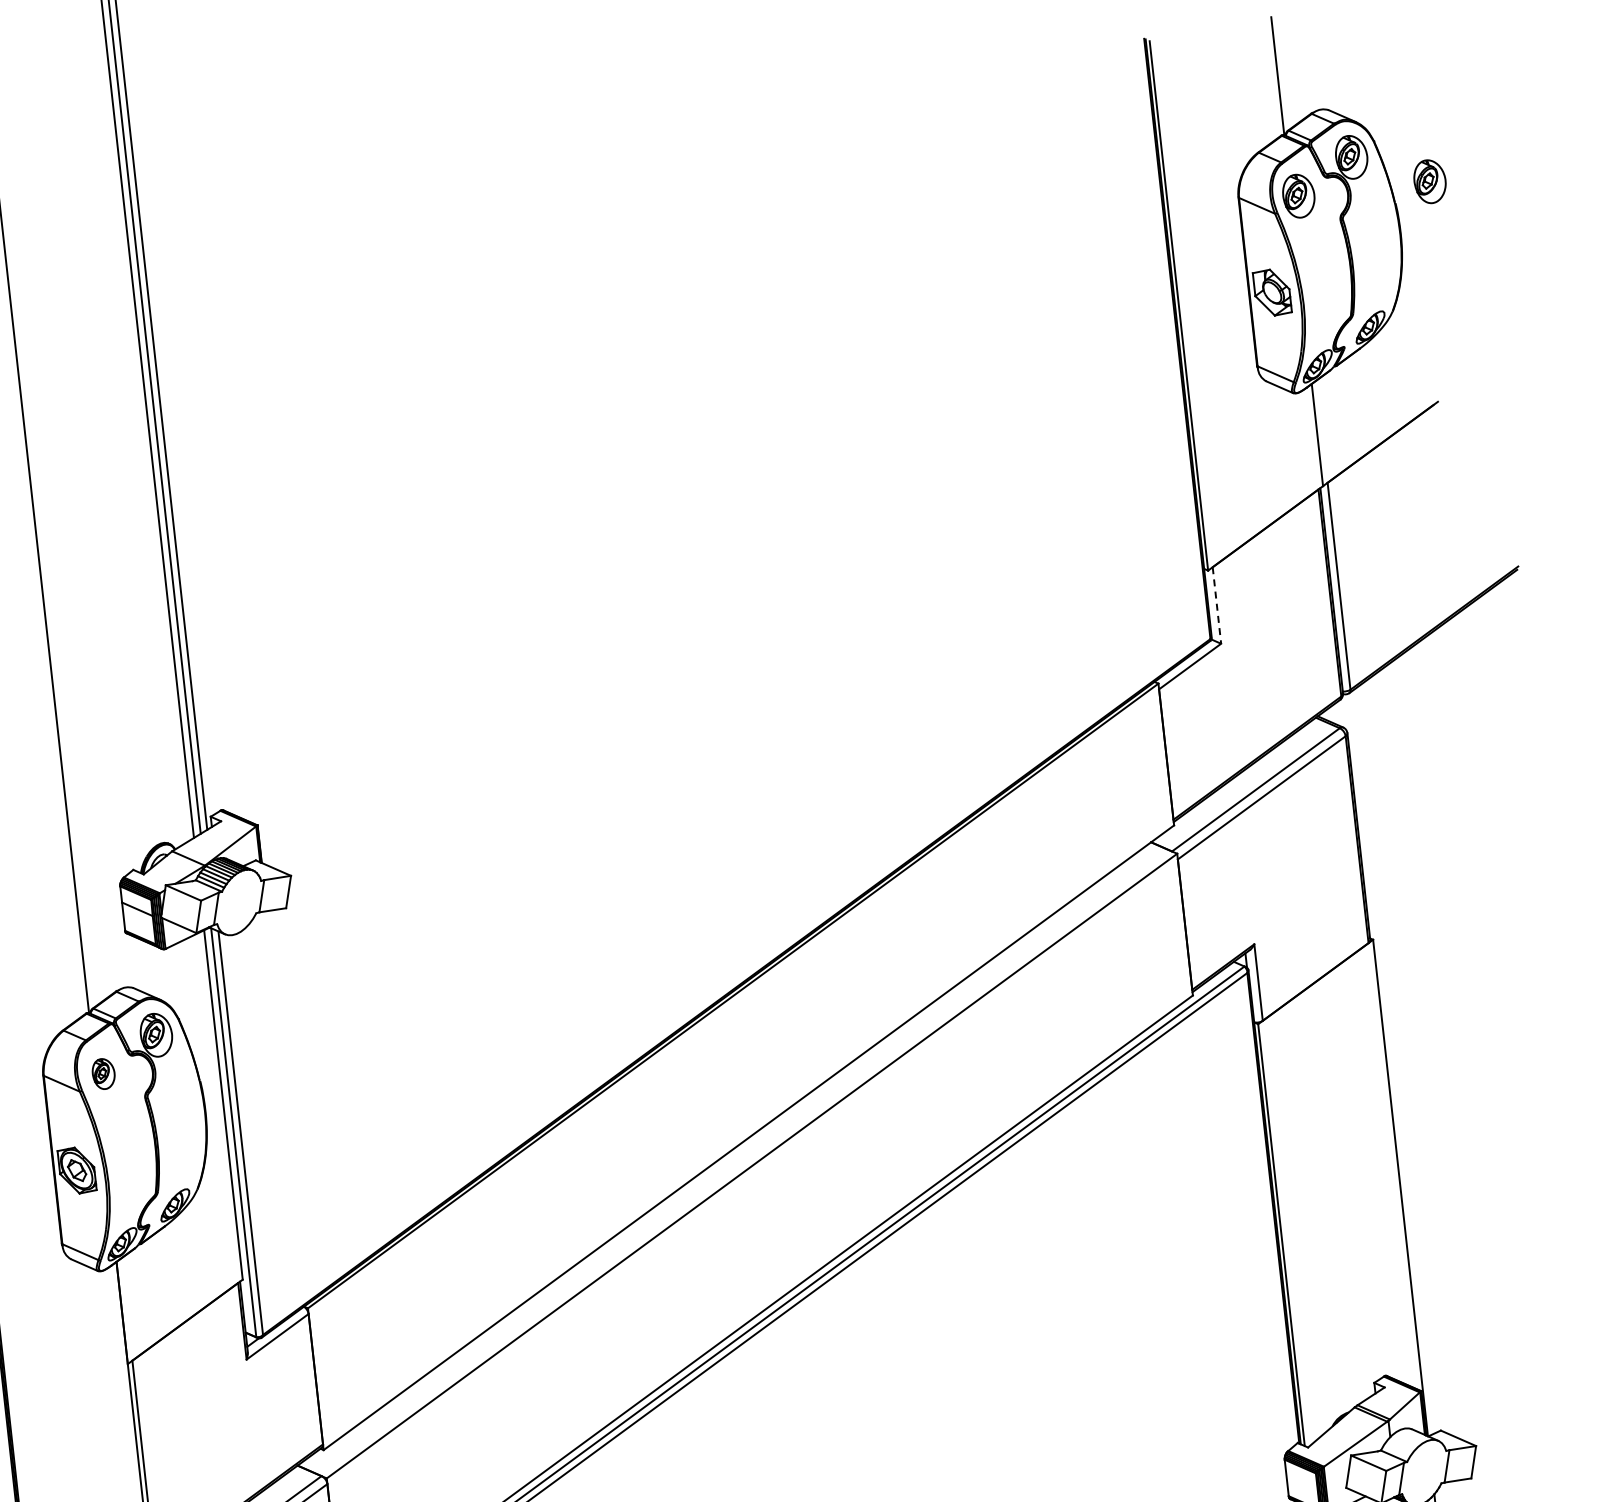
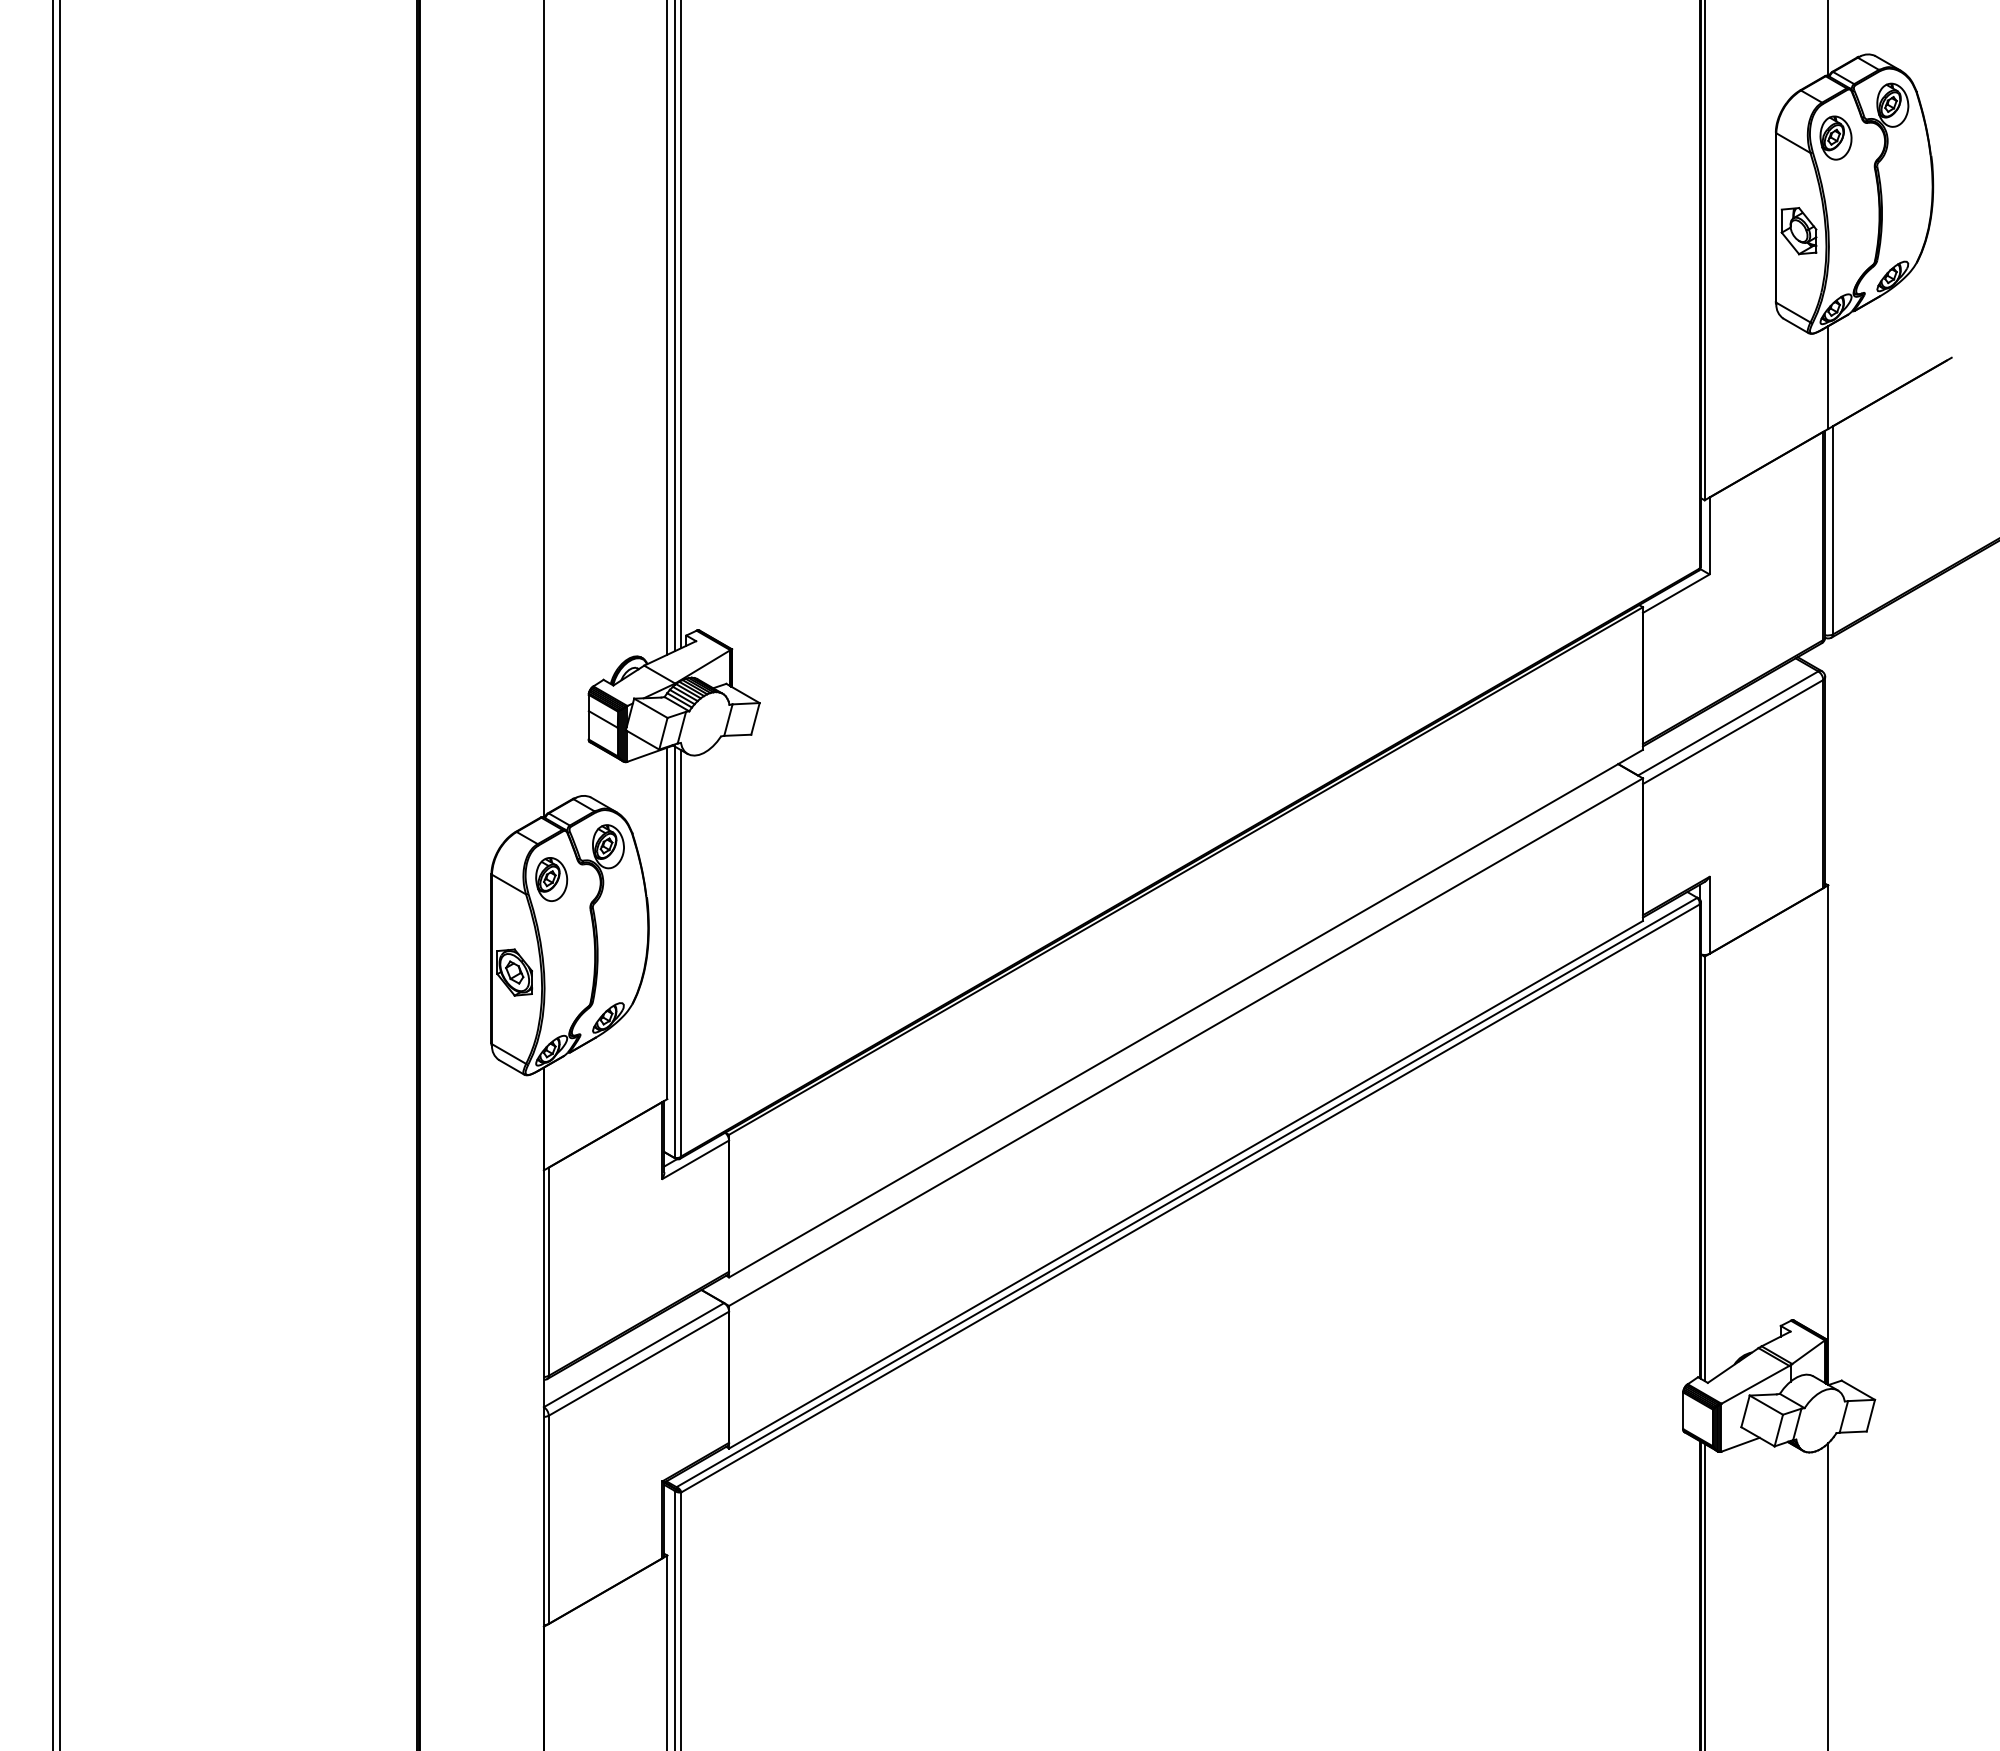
part: (1429, 181) -> (1967, 137), removed
line: (1216, 606) -> (1709, 536), dashed -> solid
part: (103, 1074) -> (551, 879), size x1.43

